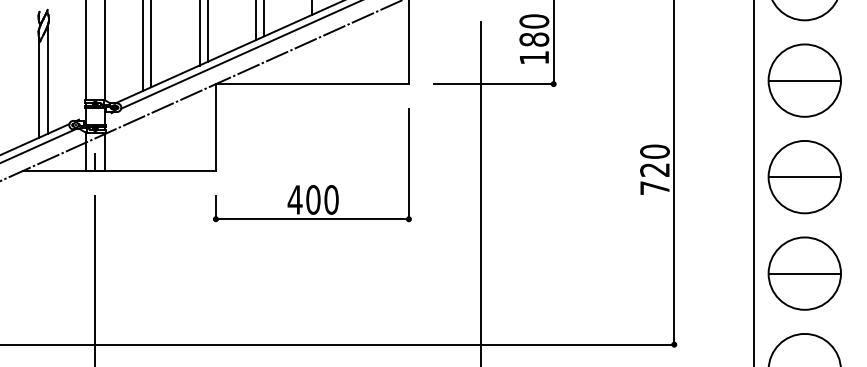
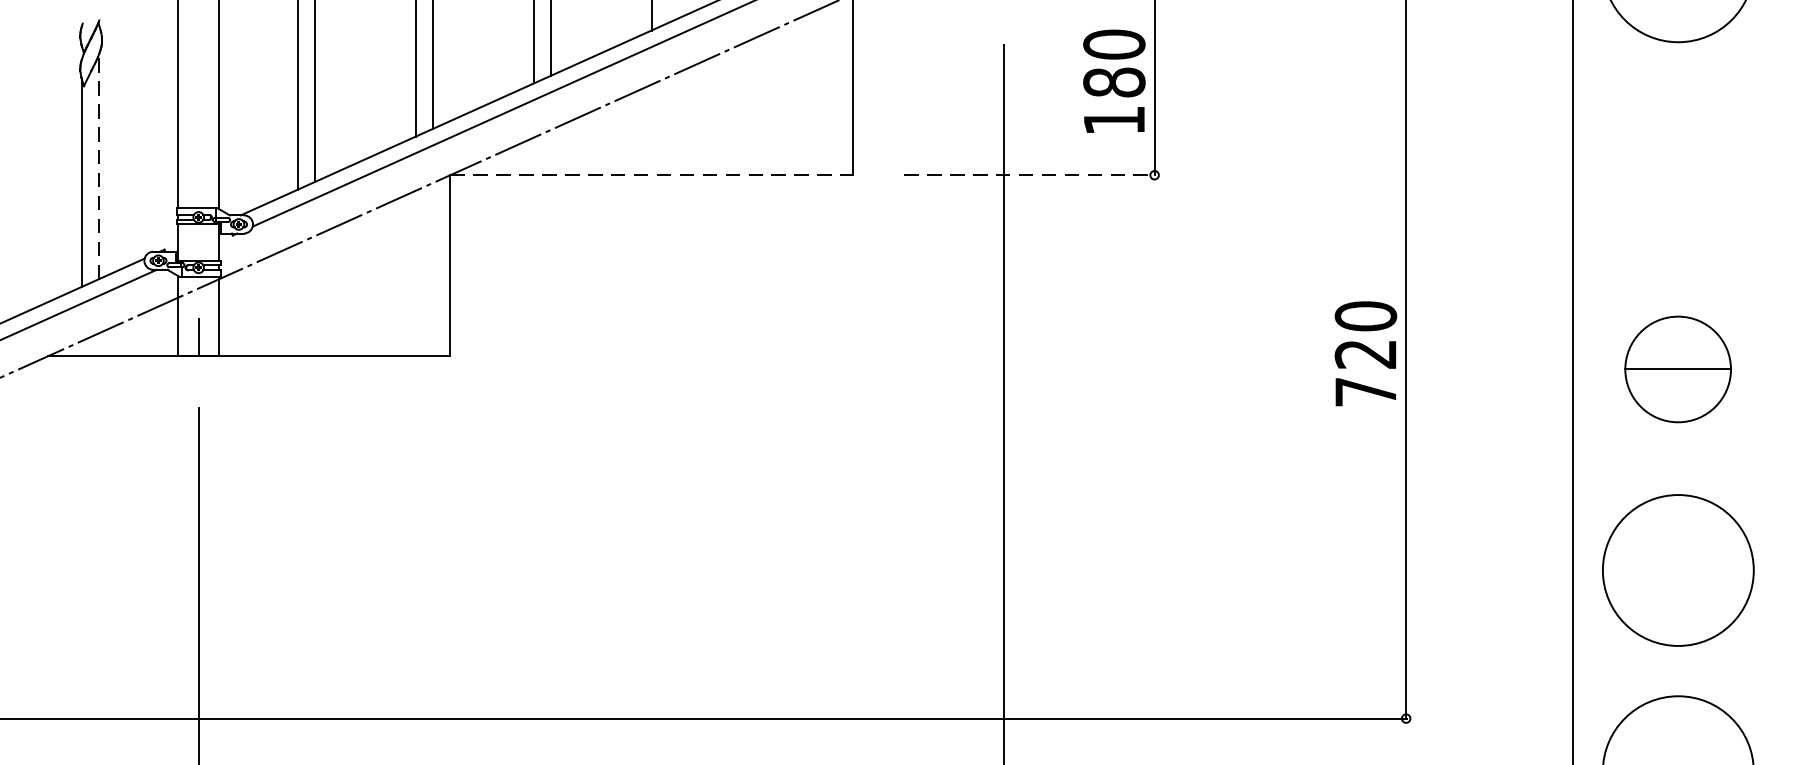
line: (47, 80) -> (98, 167), solid -> dashed
part: (804, 80) -> (1677, 167), removed
line: (312, 84) -> (651, 176), solid -> dashed
line: (494, 84) -> (1031, 176), solid -> dashed
part: (804, 177) -> (1677, 369), size x0.7
part: (312, 185) -> (651, 386), removed
line: (804, 273) -> (1677, 570), removed

